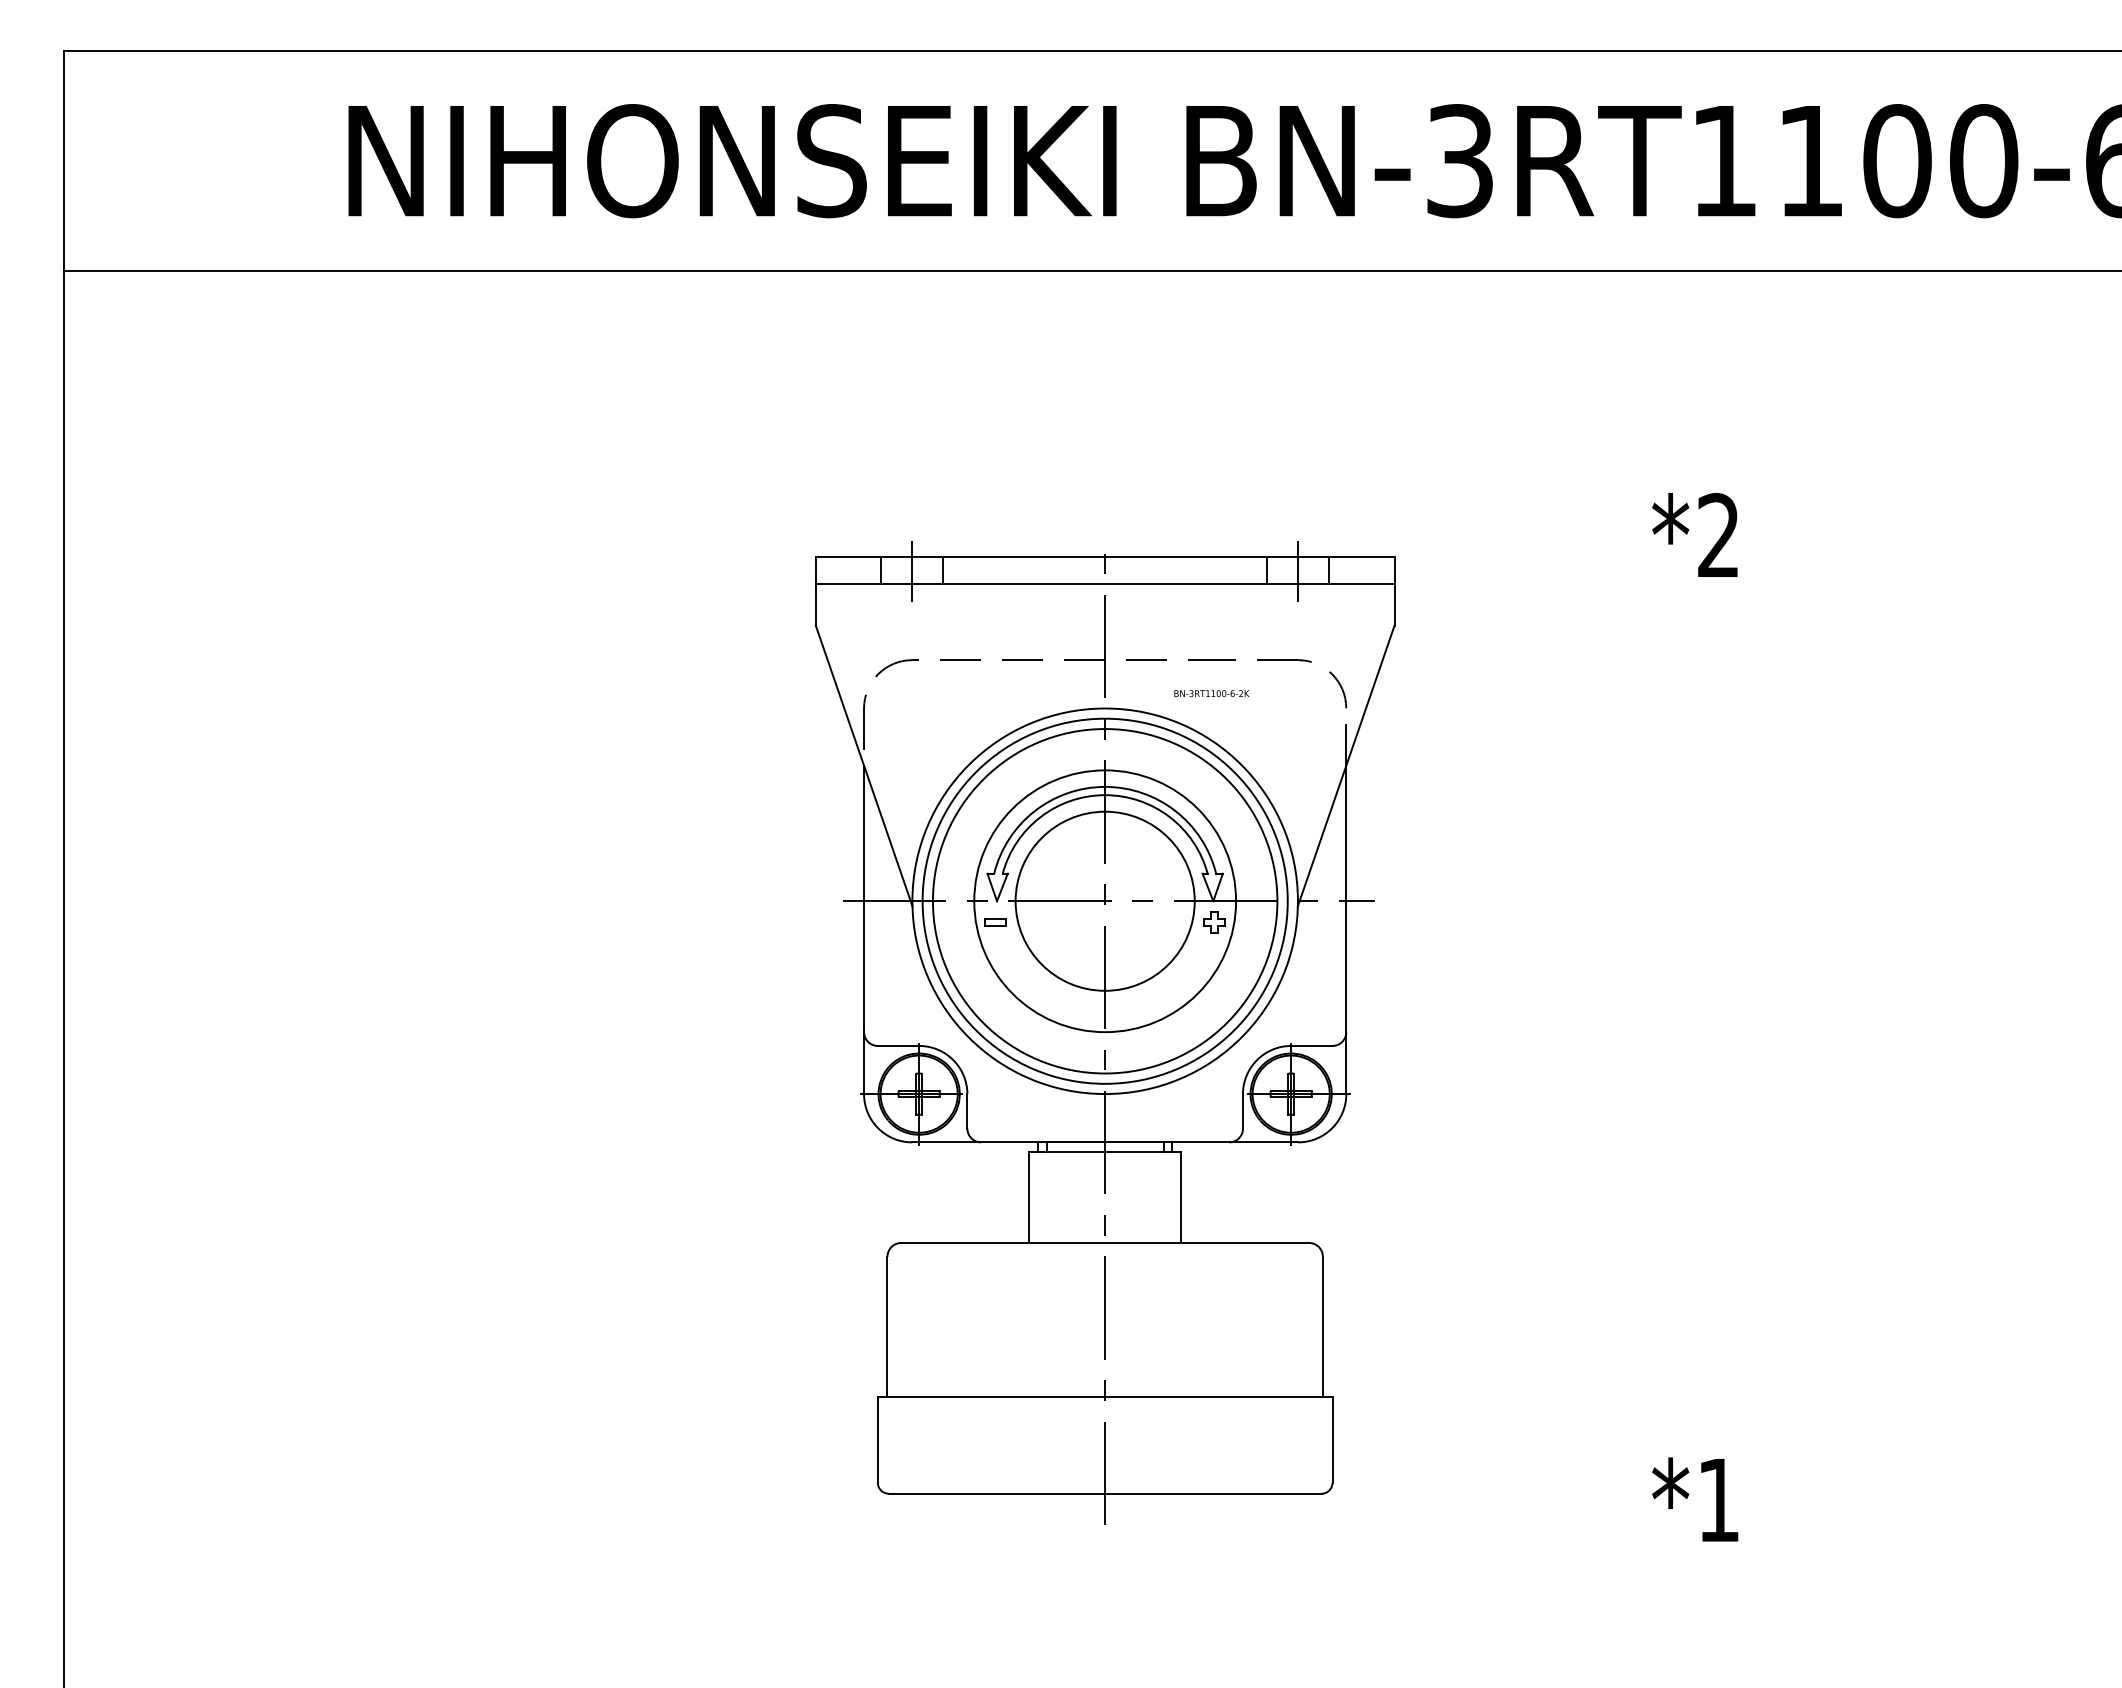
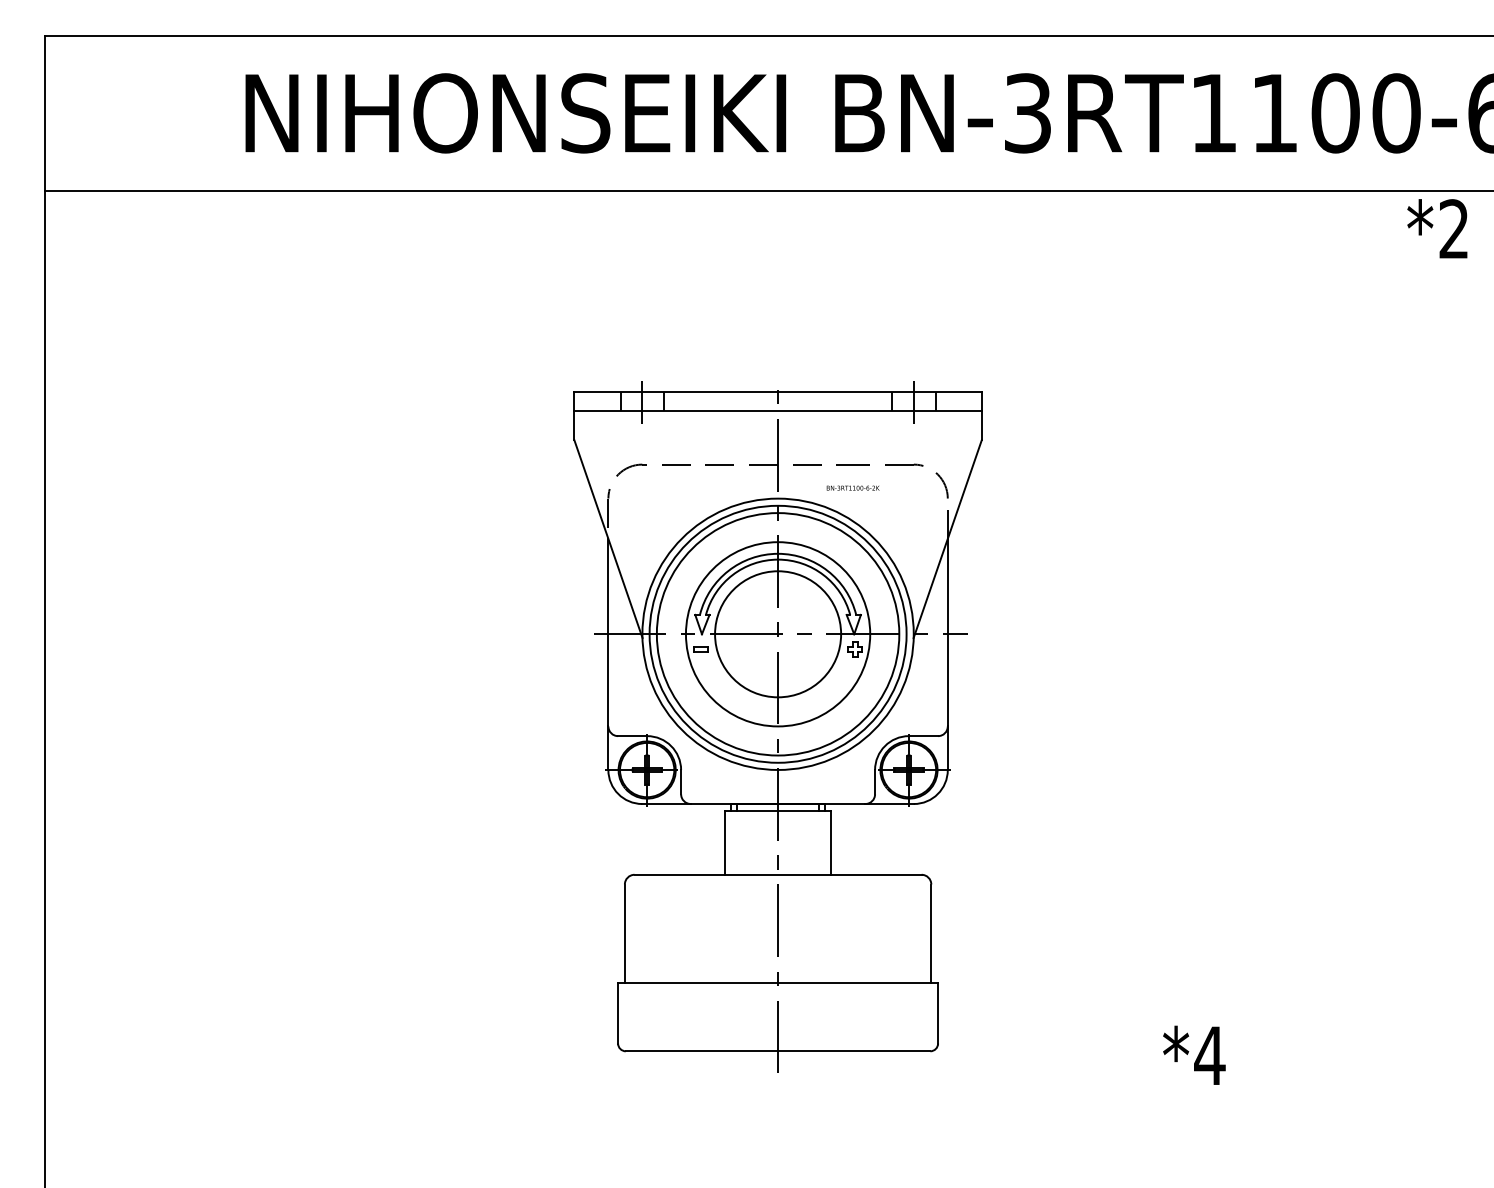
text: (1694, 534) -> (1437, 228), moved
text: (1718, 1499) -> (1209, 1055), *1 -> *4

